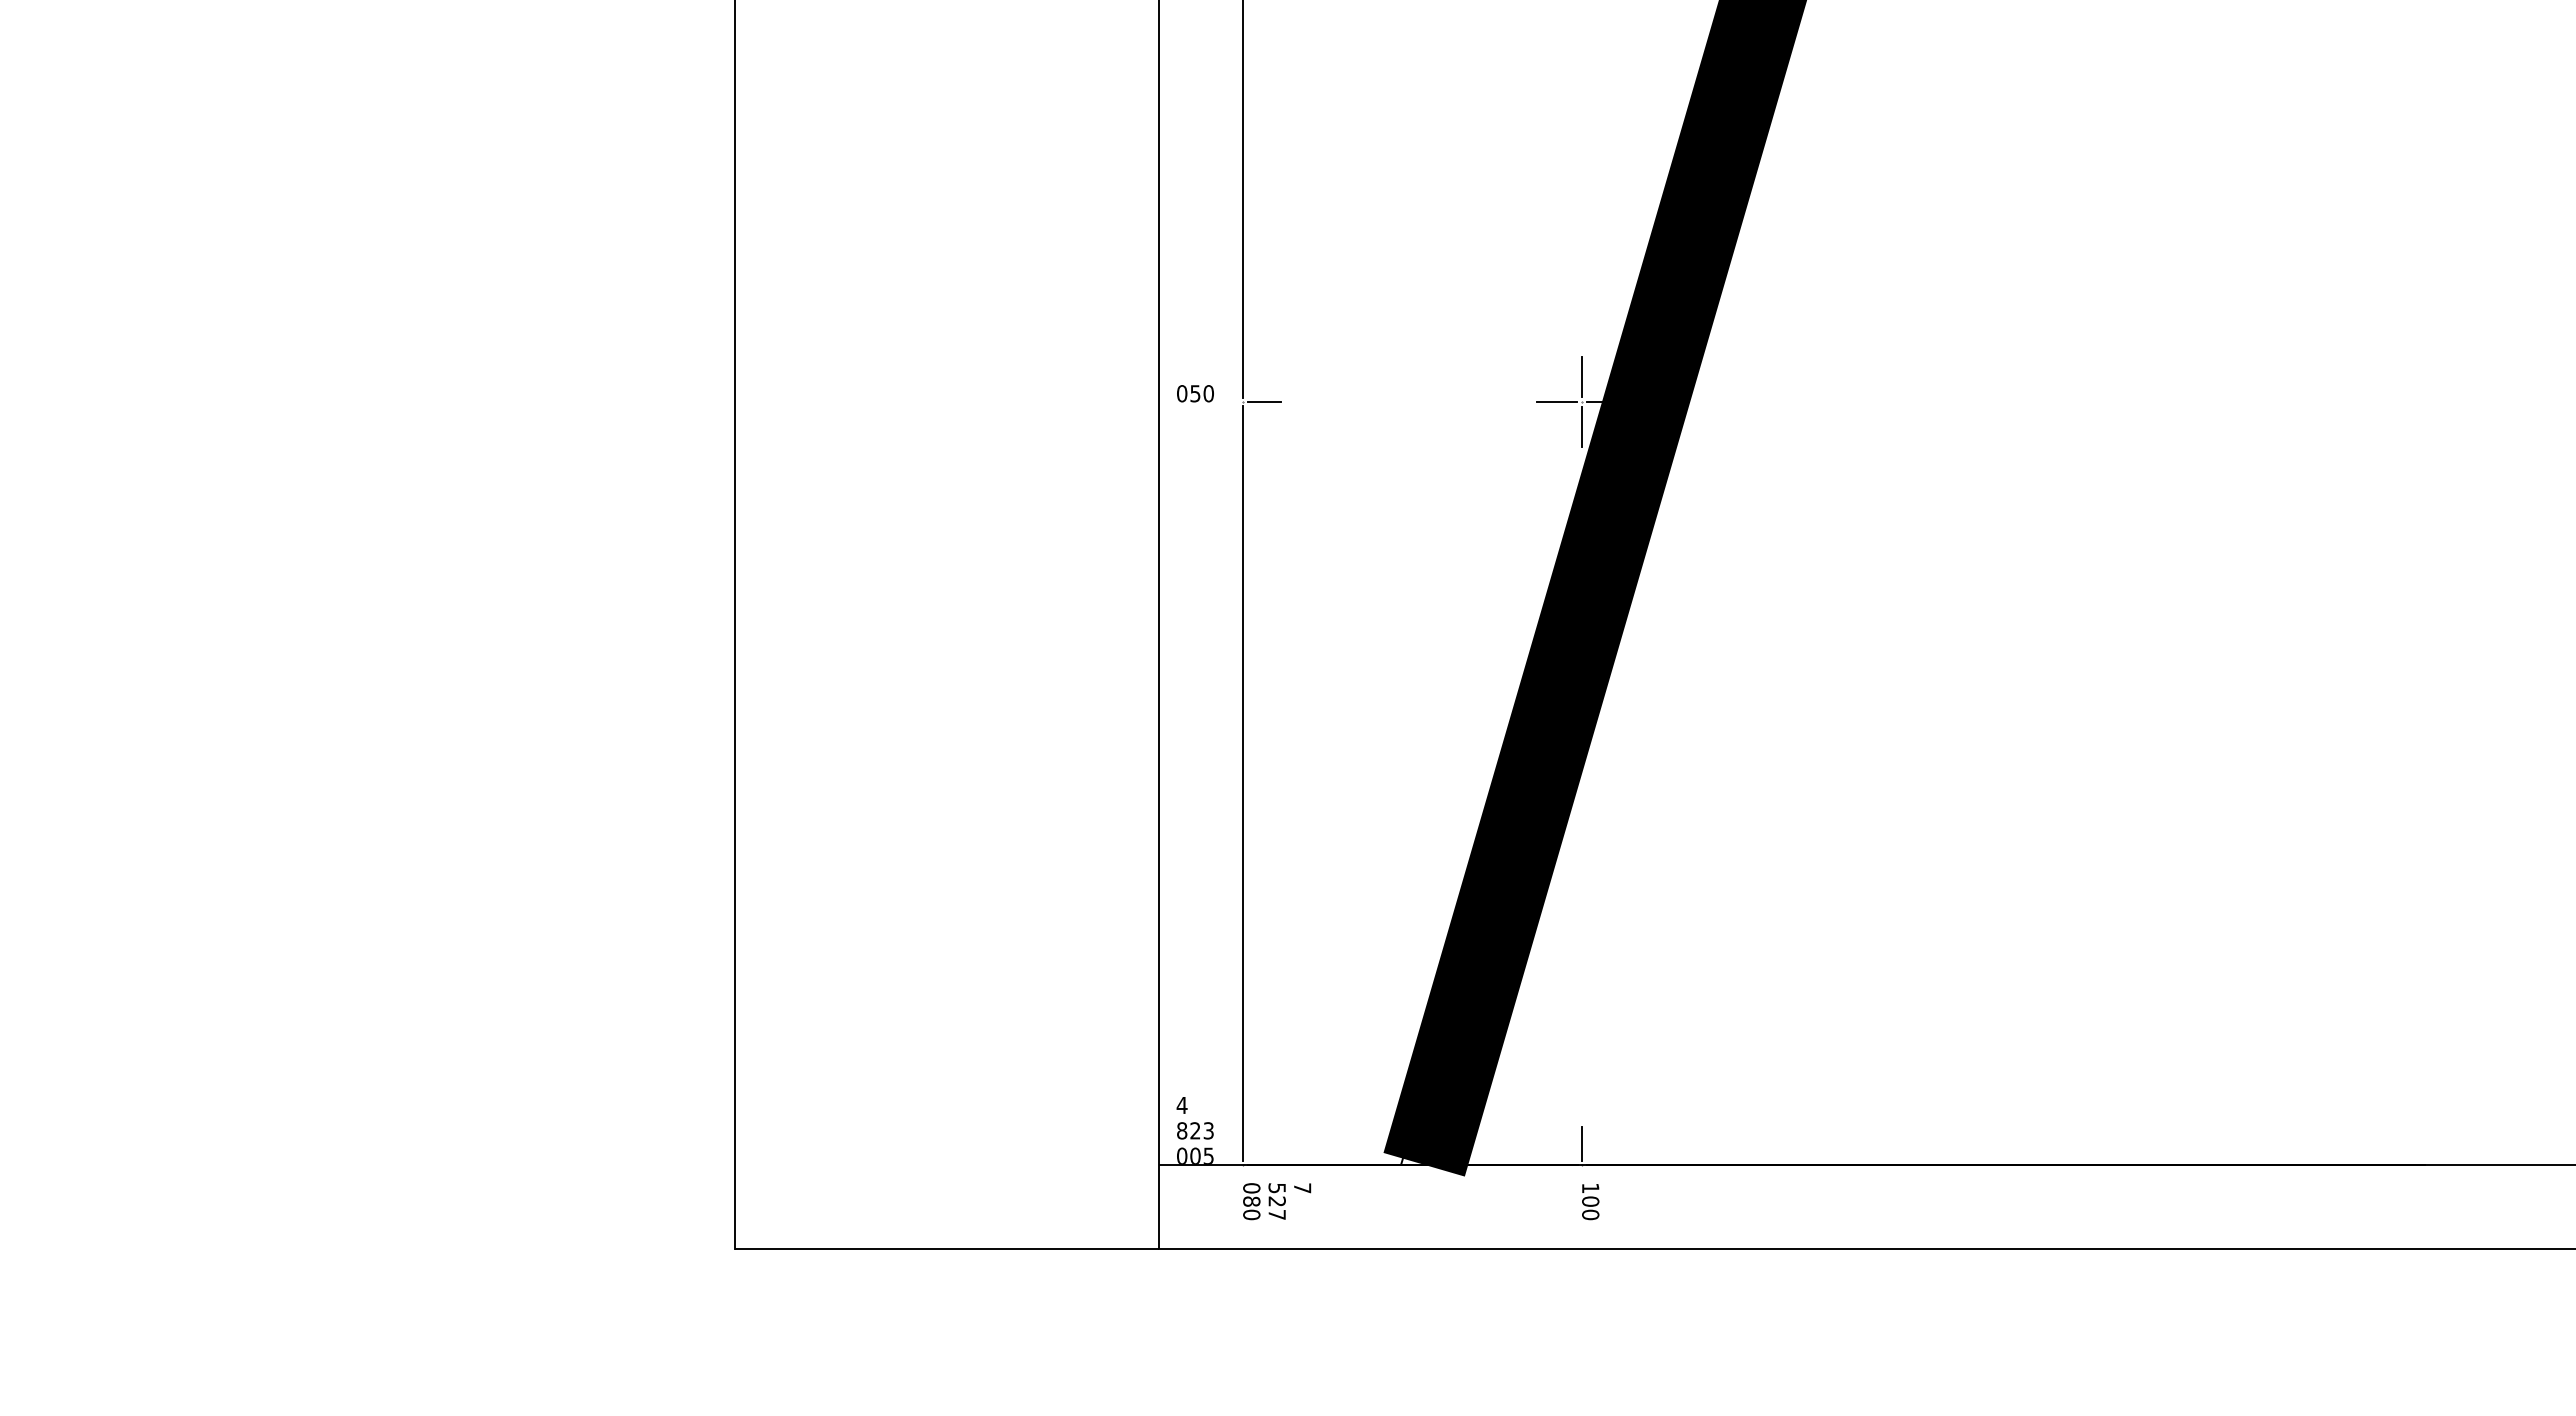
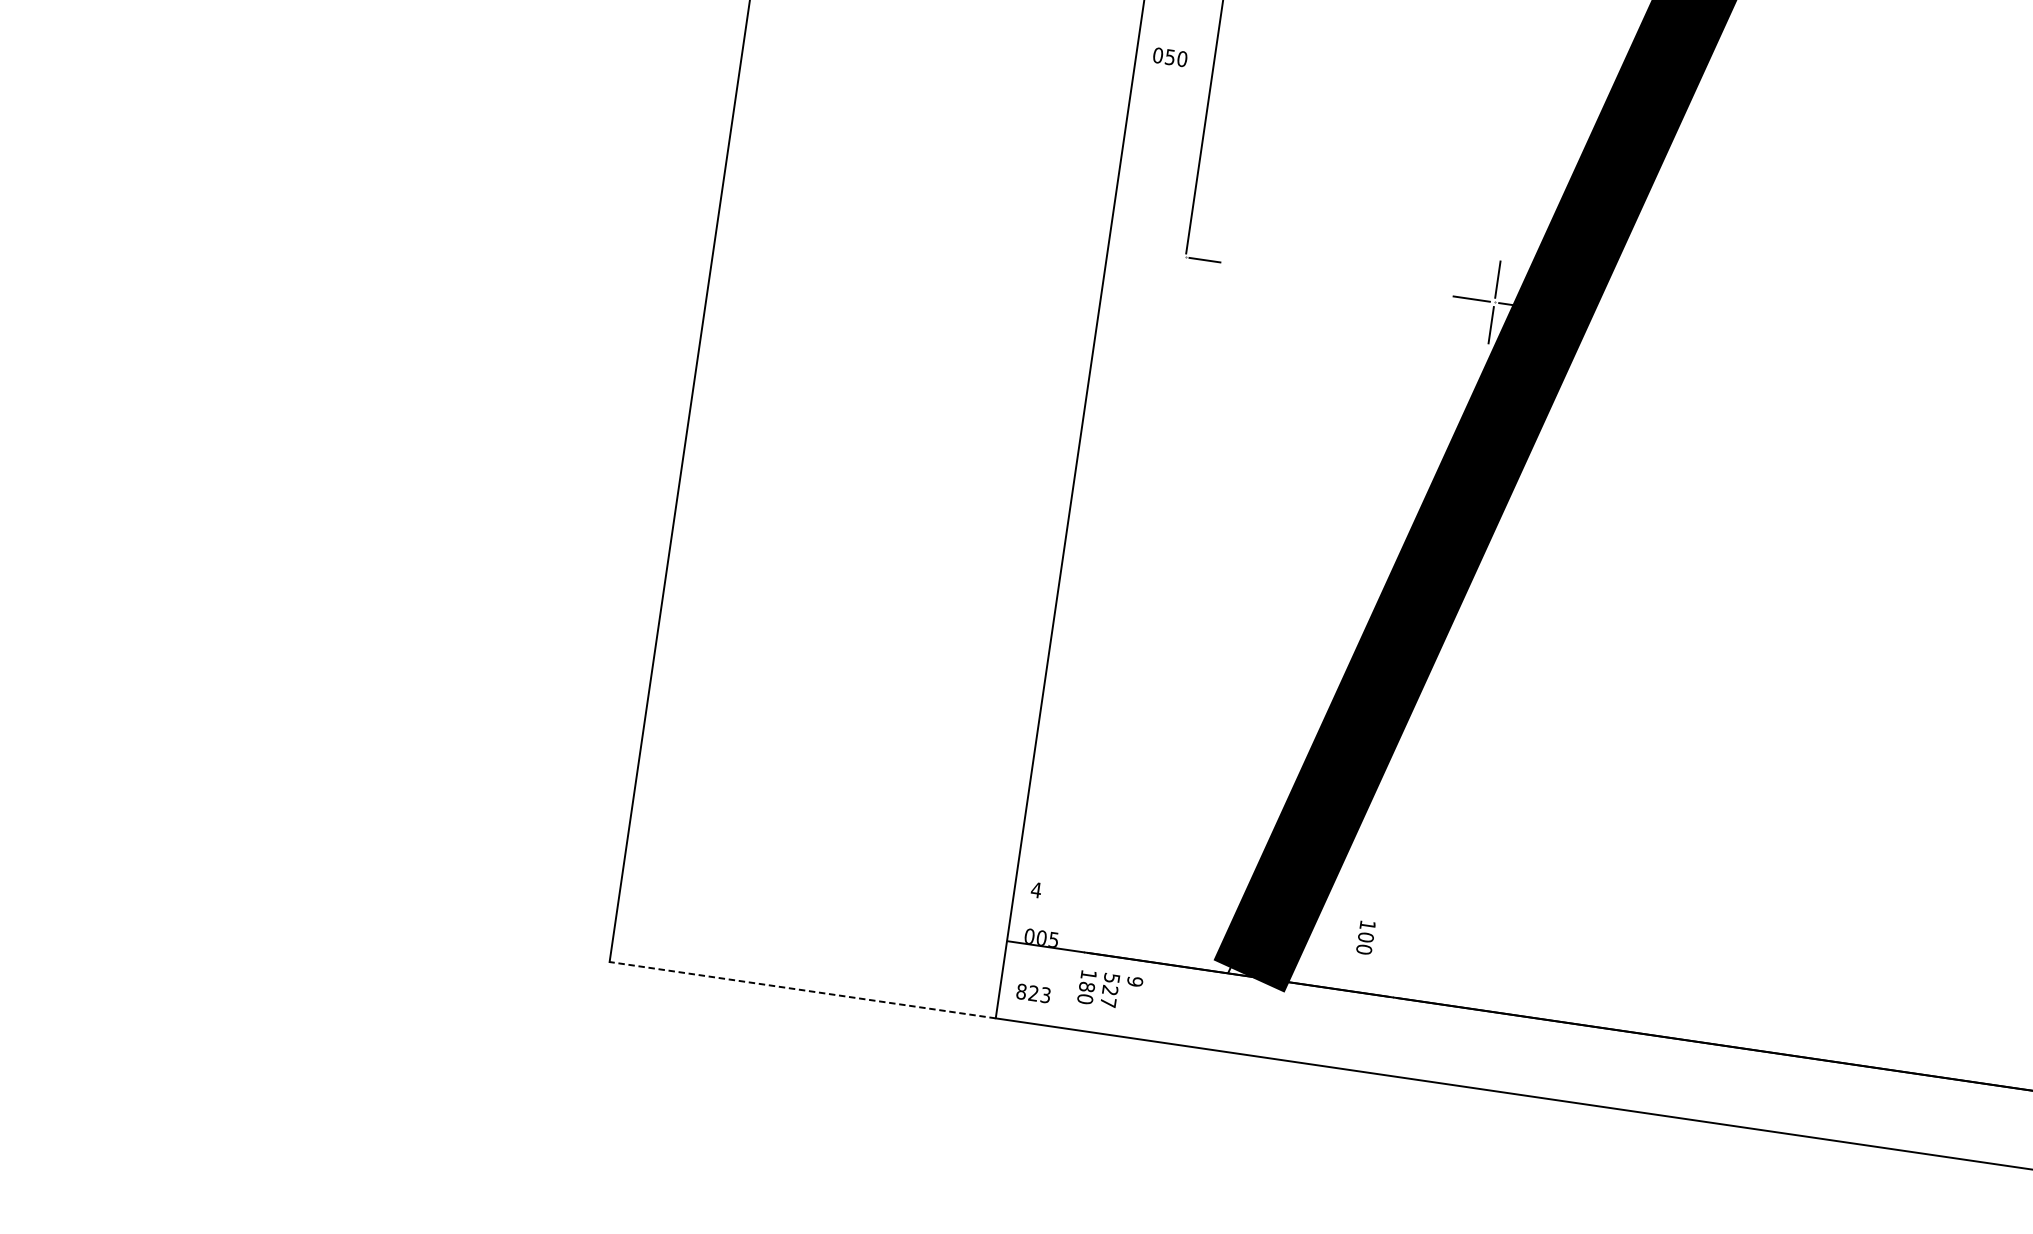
text: (1195, 393) -> (1170, 57), moved
line: (1243, 783) -> (1135, 604), removed
text: (1195, 1130) -> (1033, 993), moved
line: (1582, 1143) -> (1396, 978), removed
text: (1251, 1188) -> (1088, 975), 080 -> 180
text: (1302, 1188) -> (1135, 981), 7 -> 9
text: (1590, 1202) -> (1365, 938), moved
line: (946, 1249) -> (802, 990), solid -> dashed

